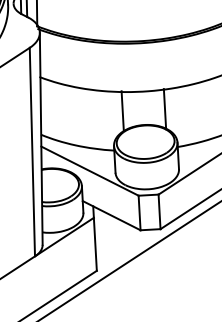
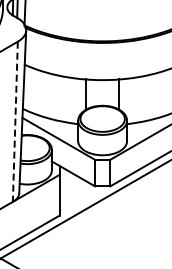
line: (32, 153) -> (15, 122), solid -> dashed

